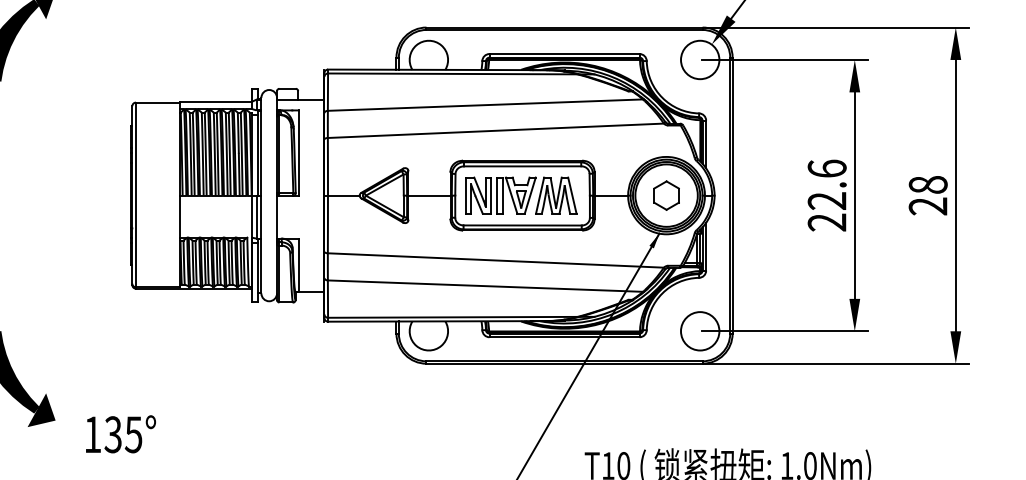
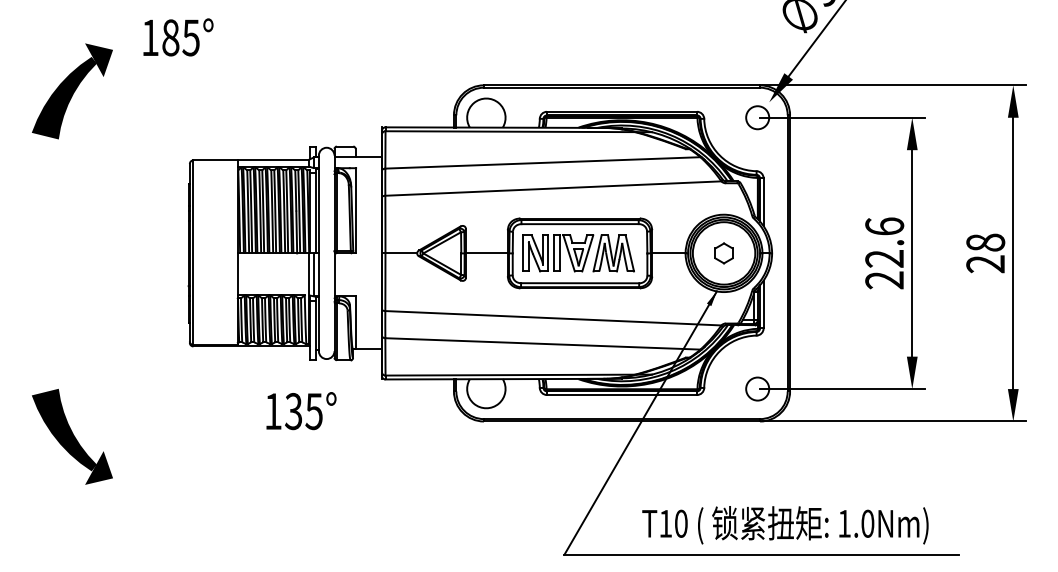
circle: (700, 59) -> (757, 117), size x0.6
part: (666, 195) -> (723, 253), size x0.7
circle: (700, 330) -> (757, 388), size x0.6
text: (121, 434) -> (301, 411), moved

